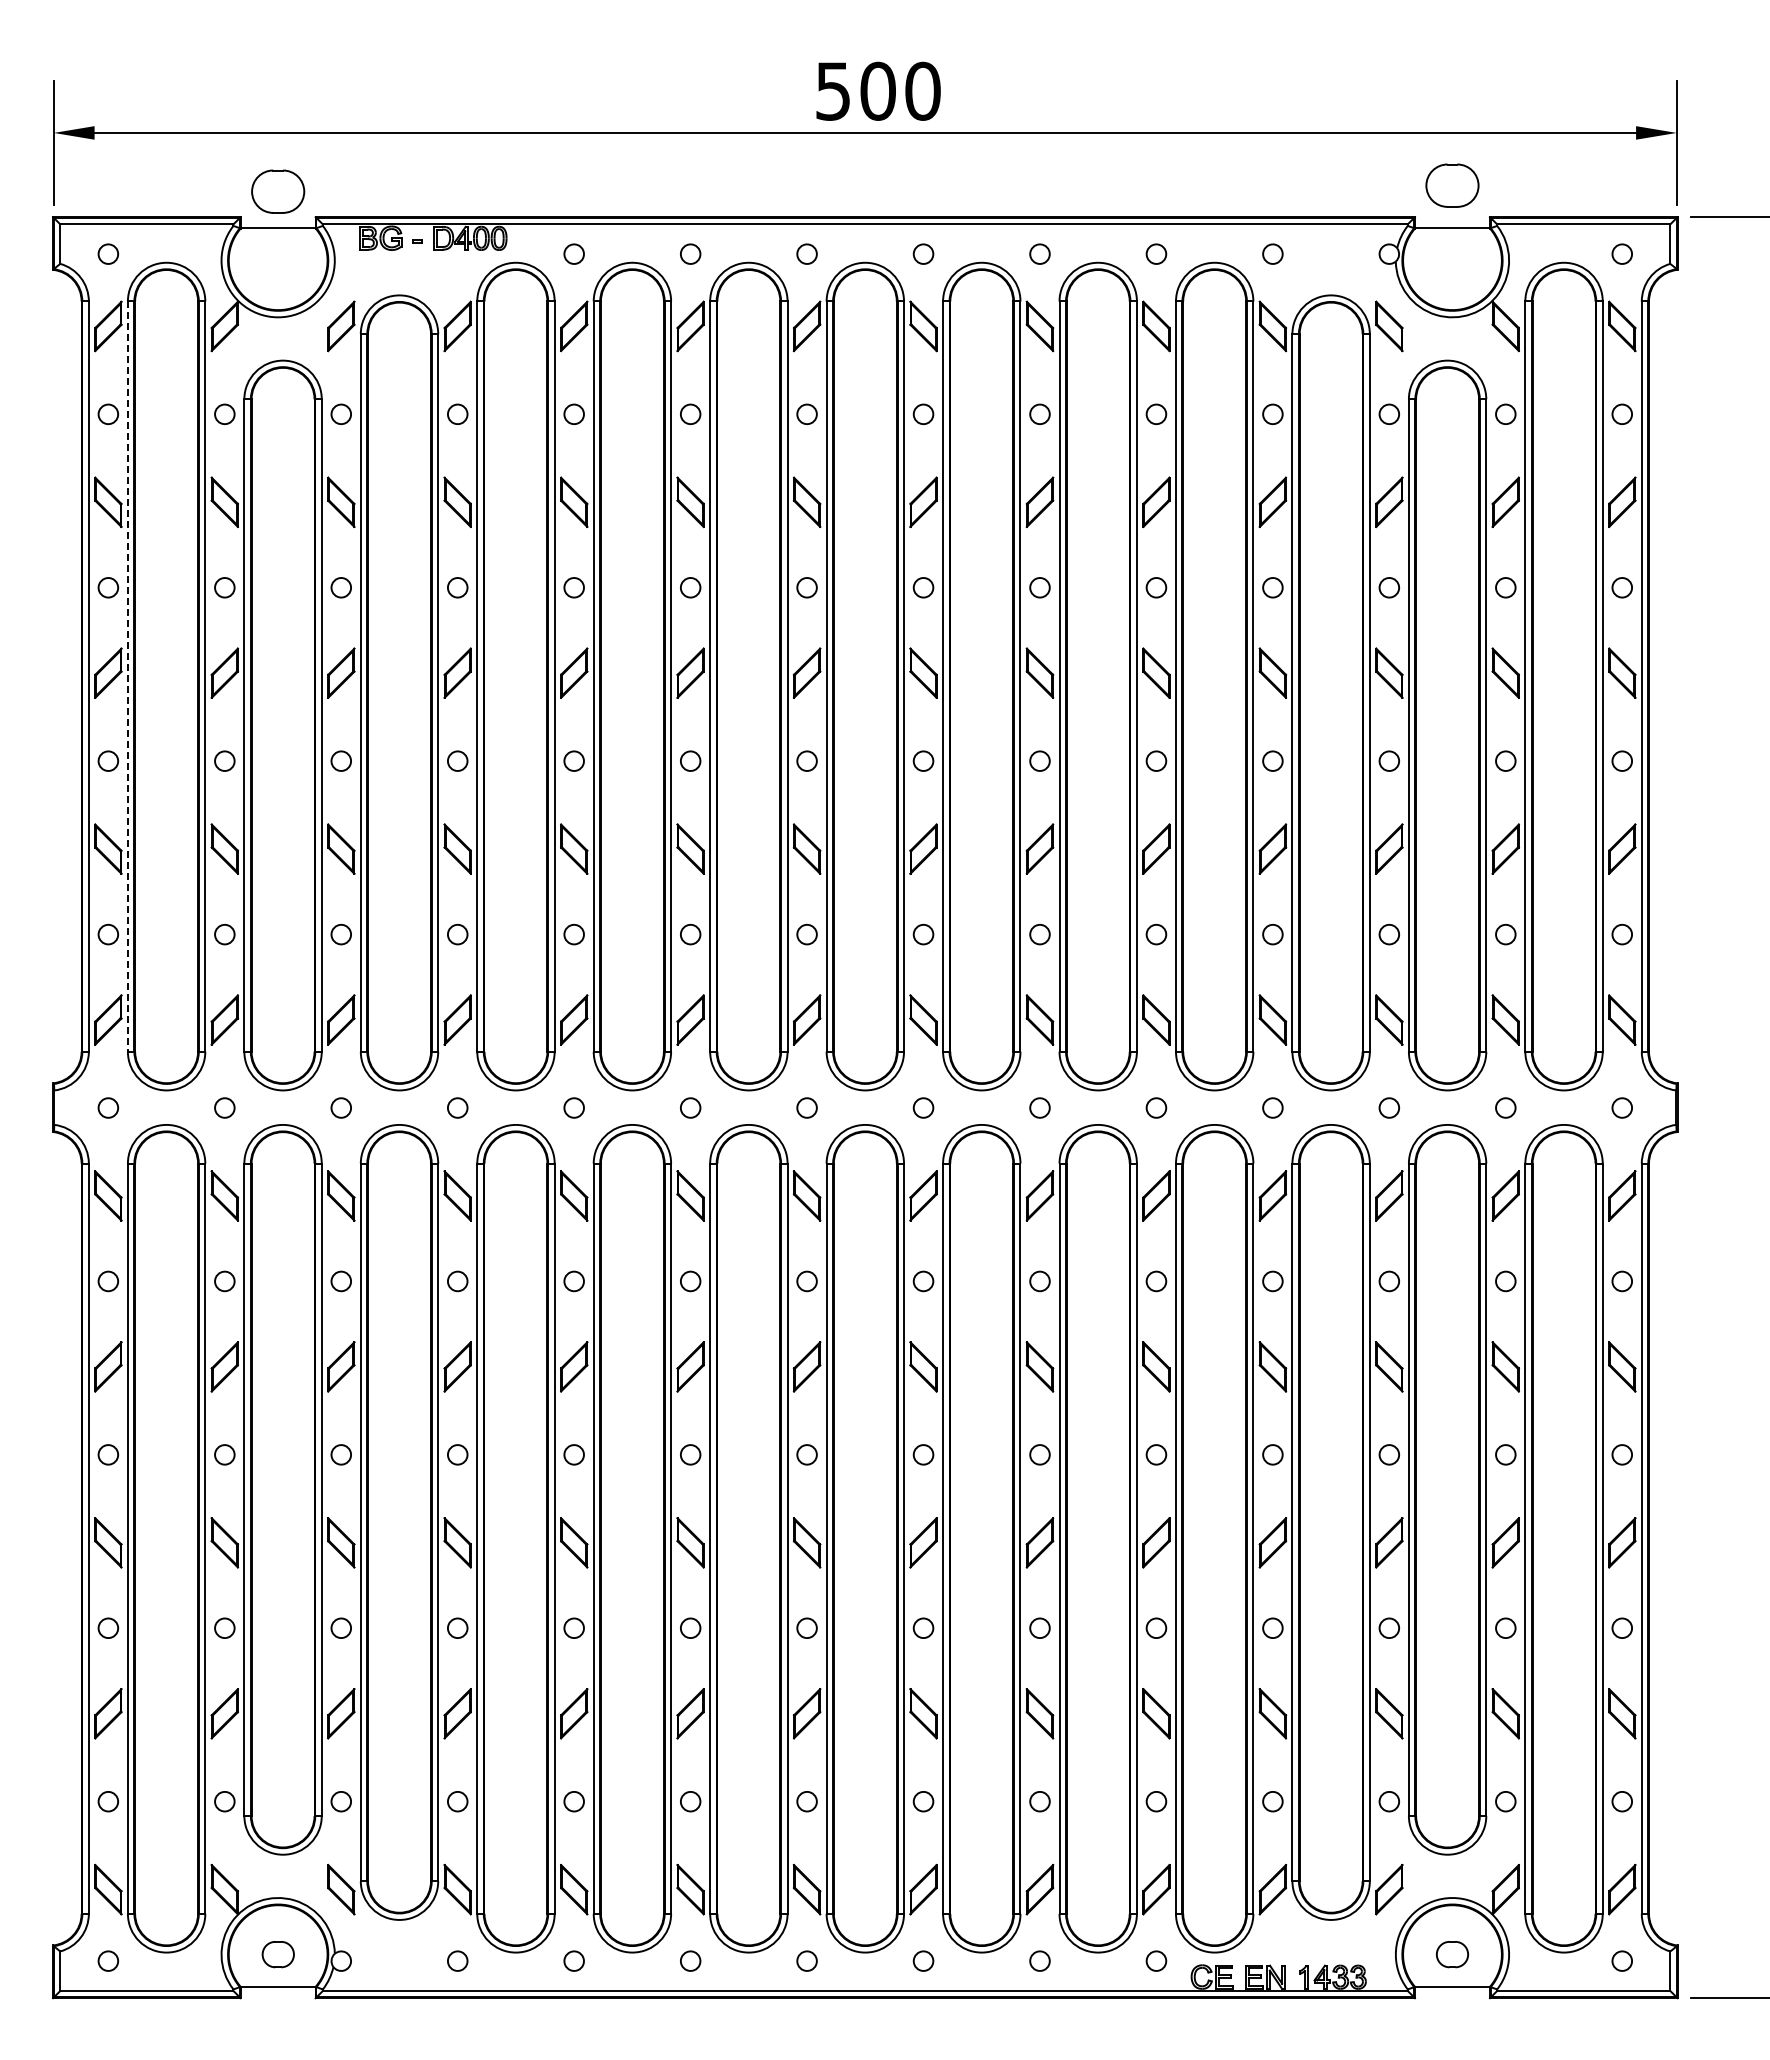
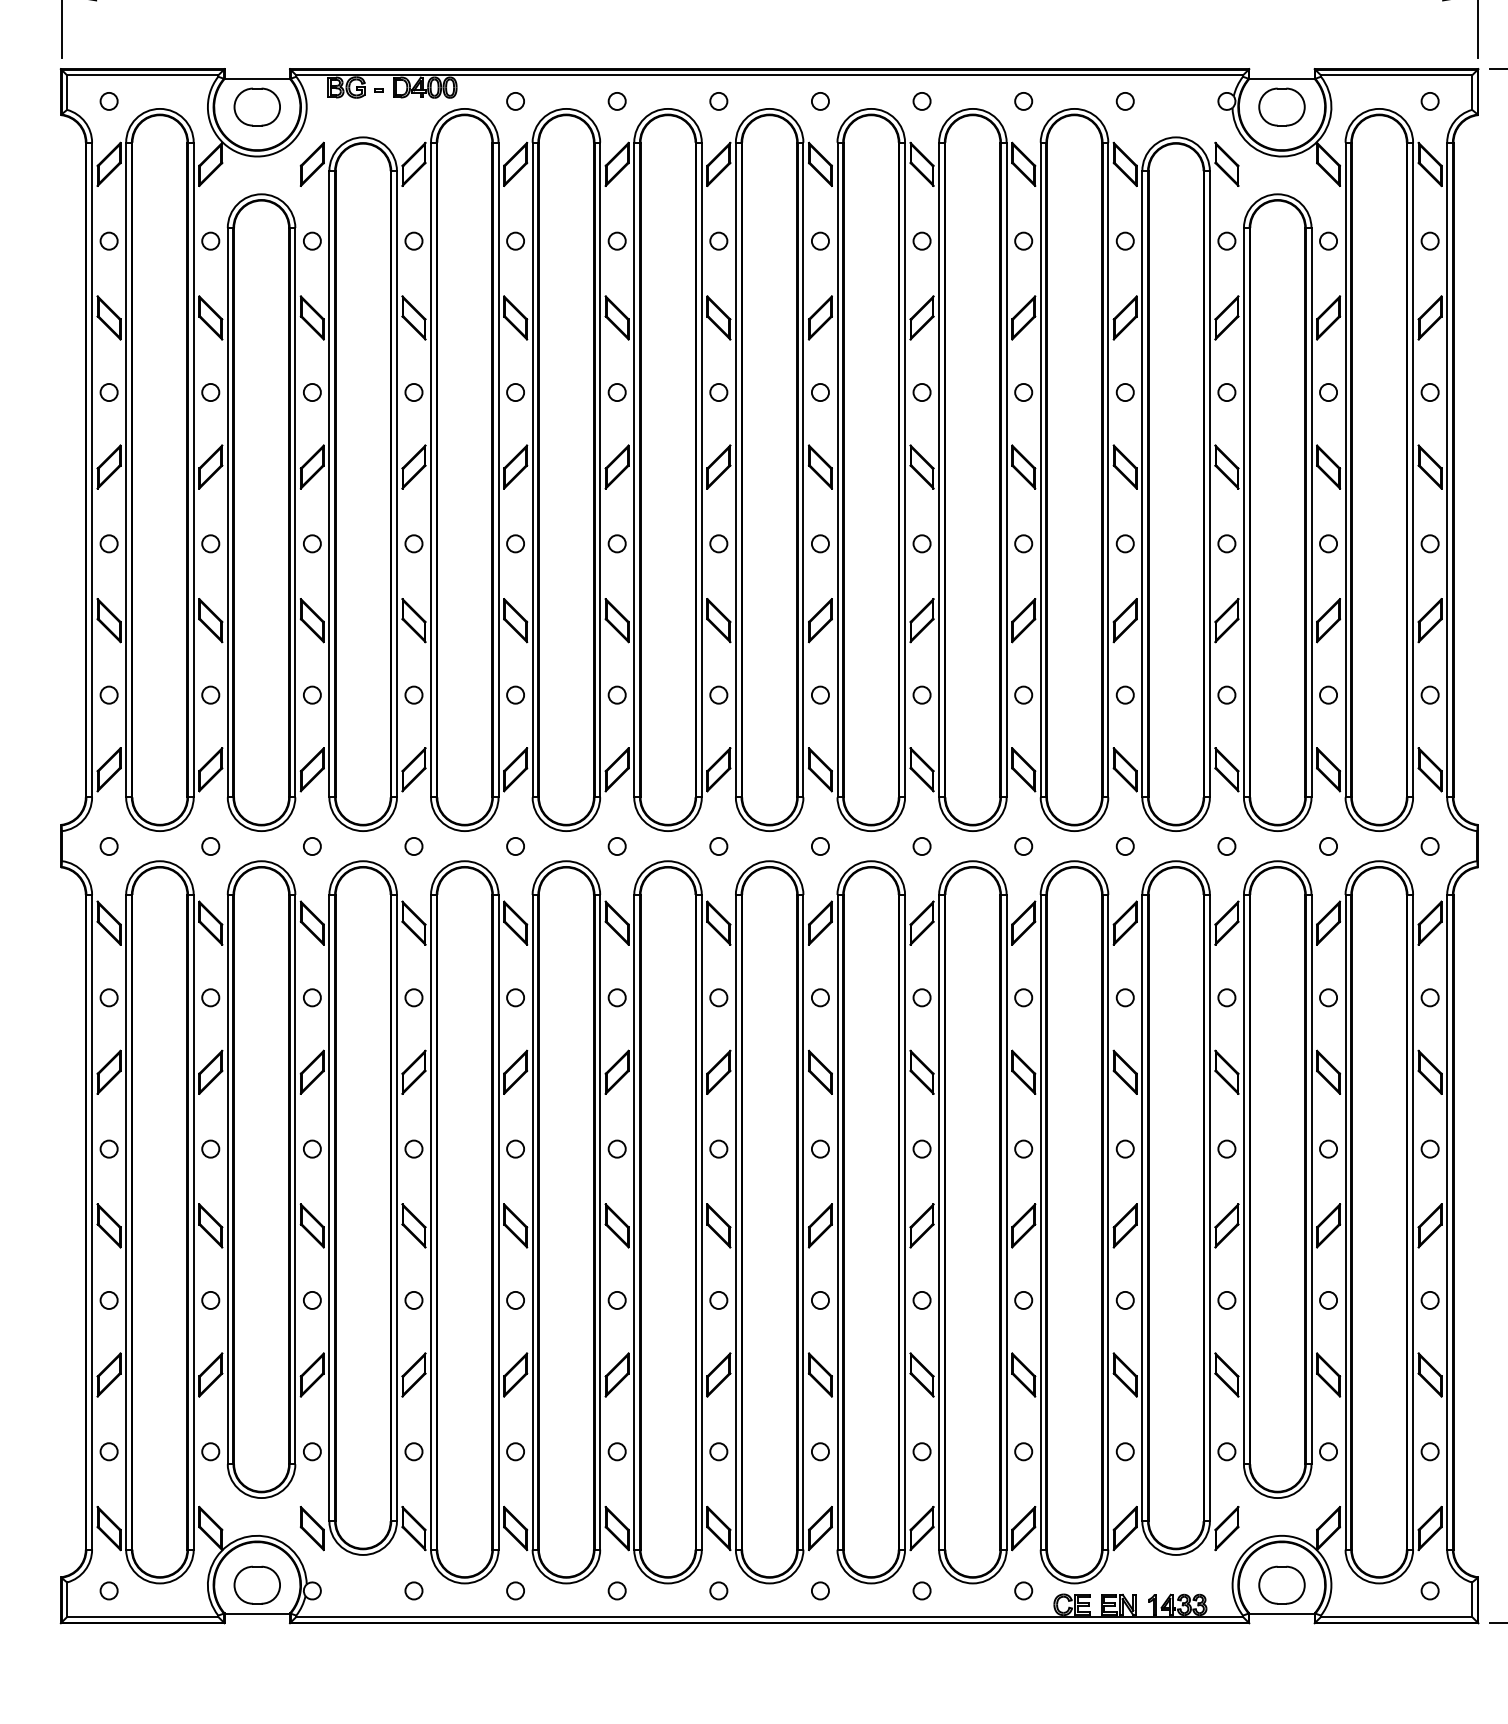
part: (1452, 185) -> (1282, 106), moved
part: (278, 191) -> (257, 106), moved
line: (127, 677) -> (125, 470), dashed -> solid
part: (278, 1954) -> (257, 1585), size x1.67
part: (1452, 1954) -> (1282, 1585), size x1.67

